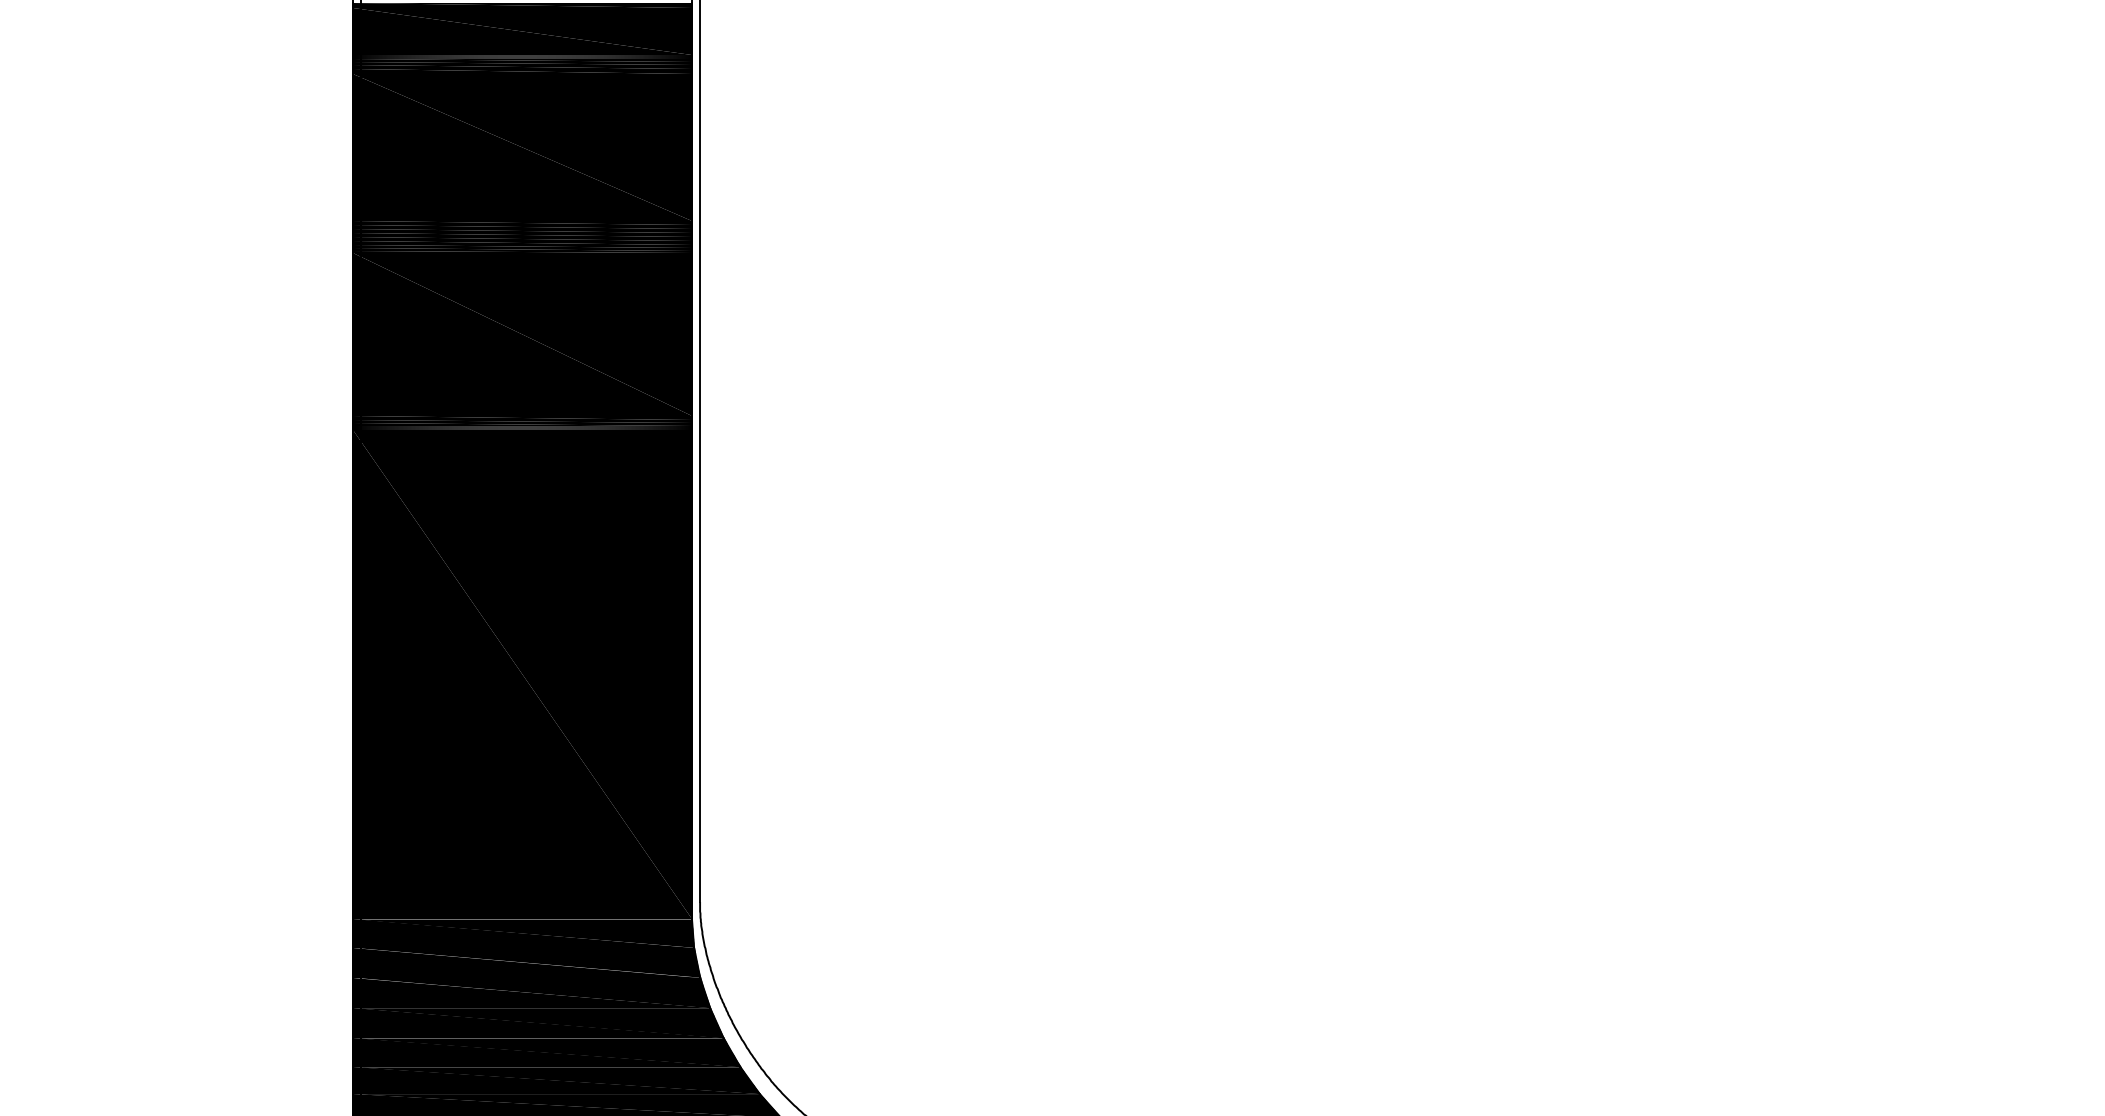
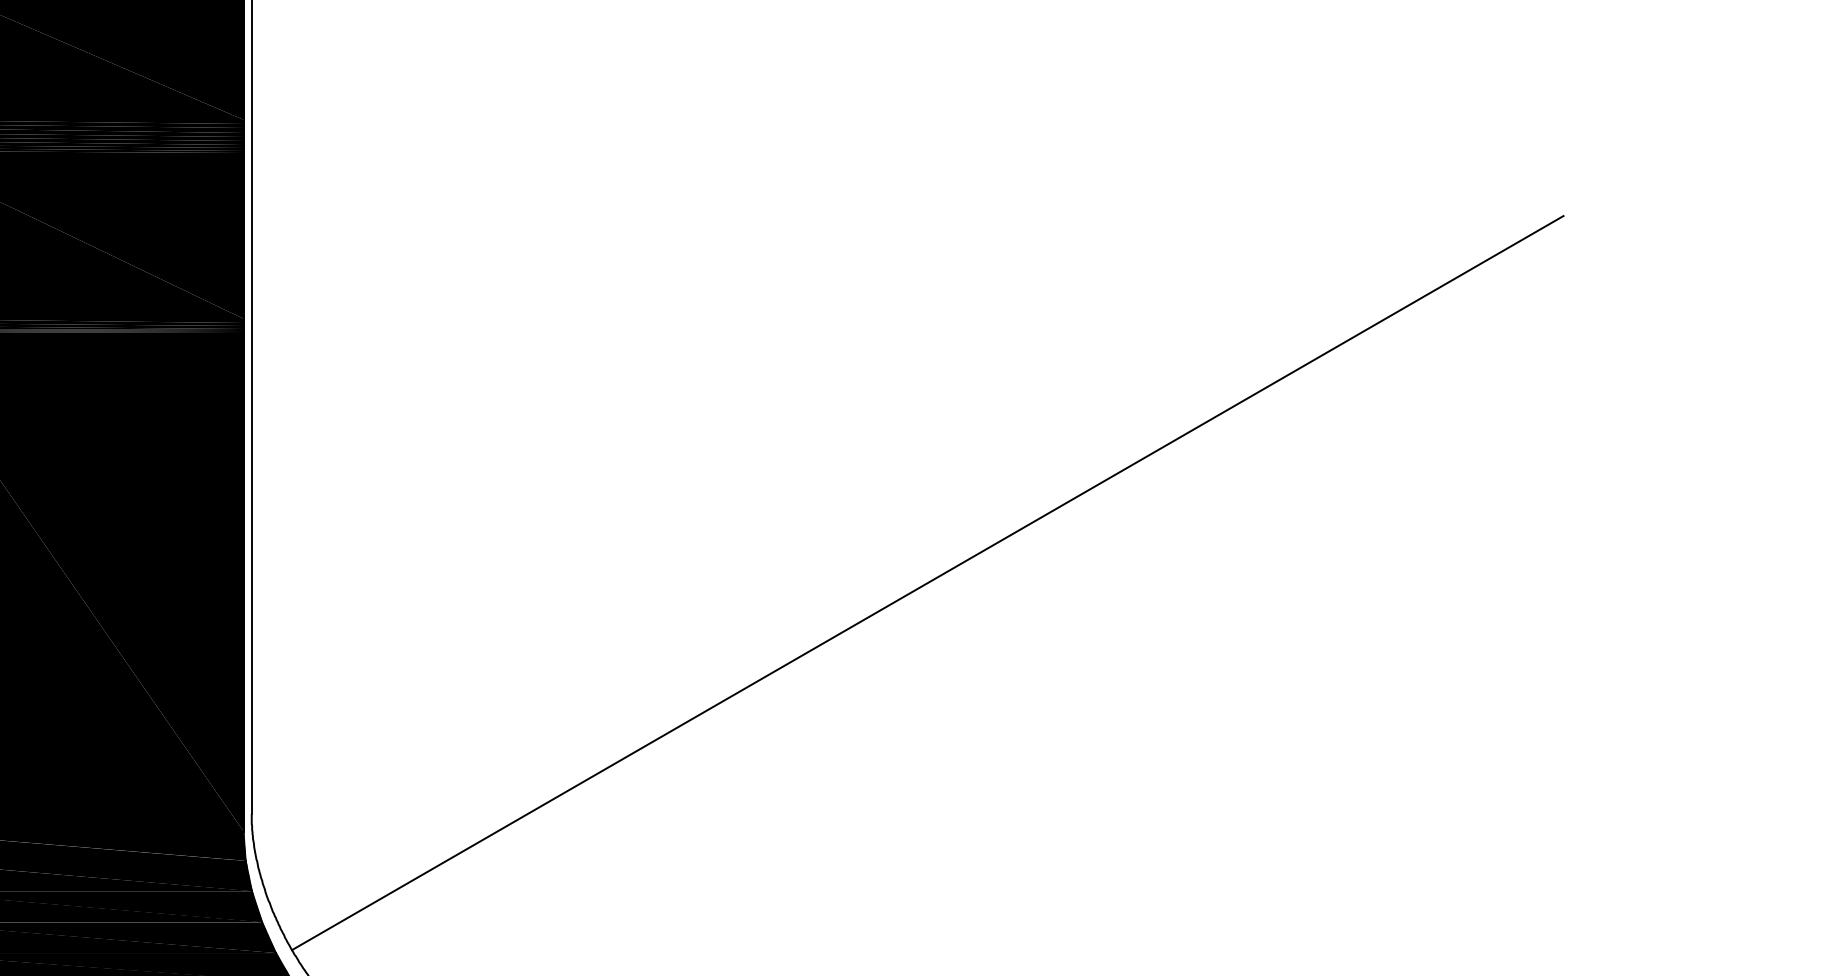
line: (1363, 674) -> (927, 582), added

